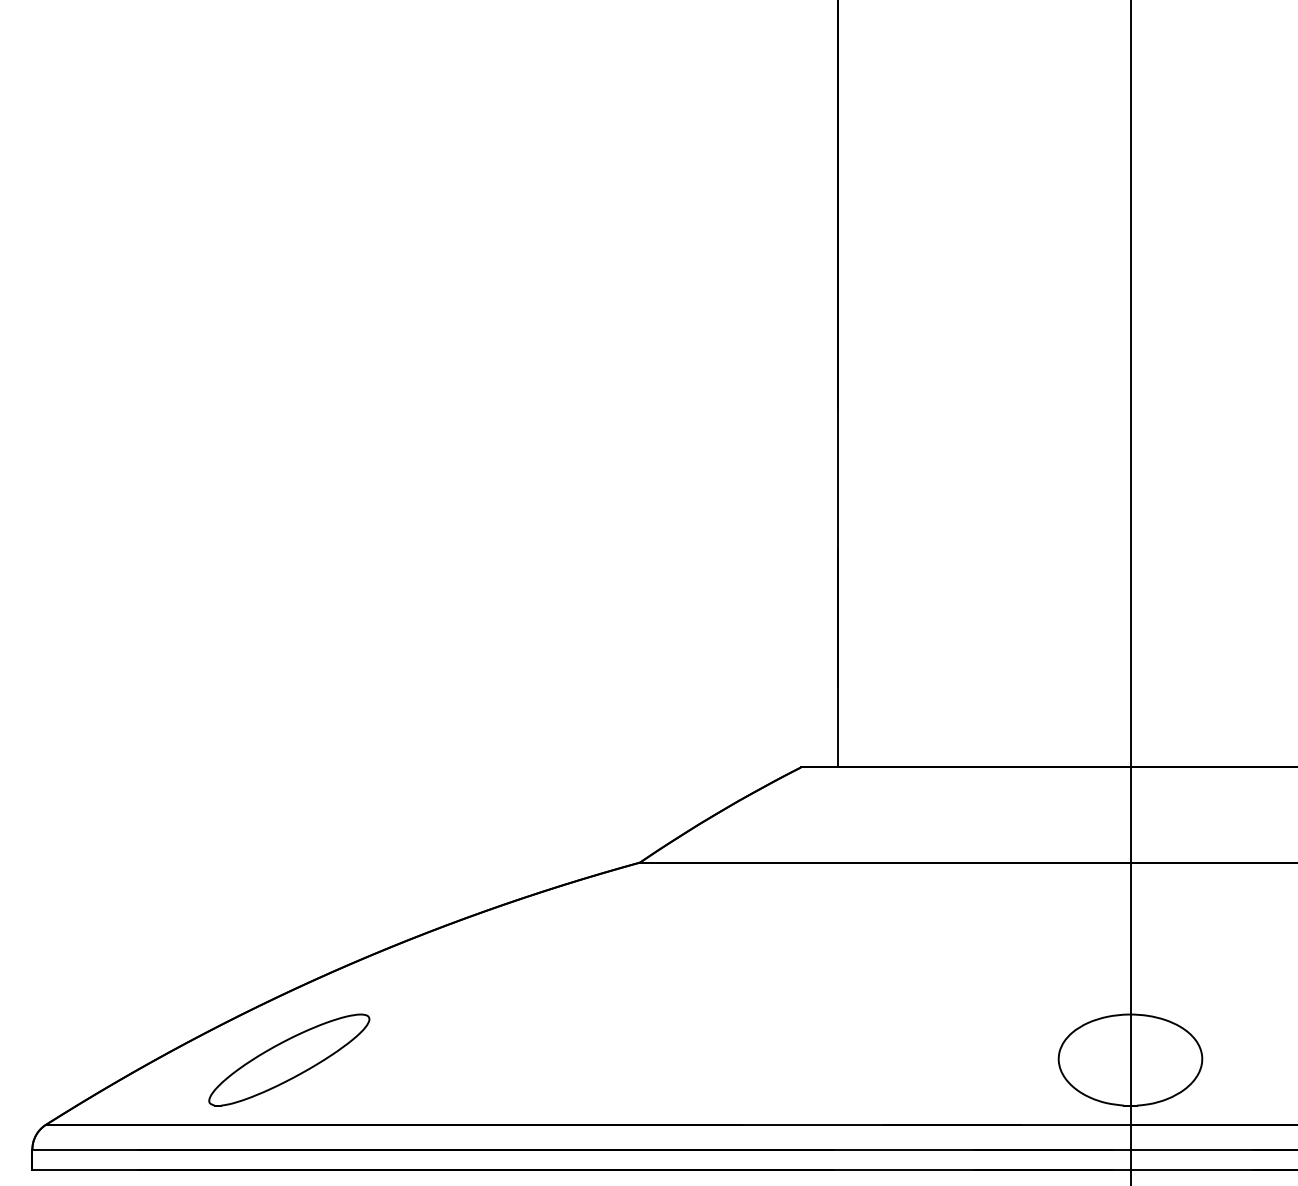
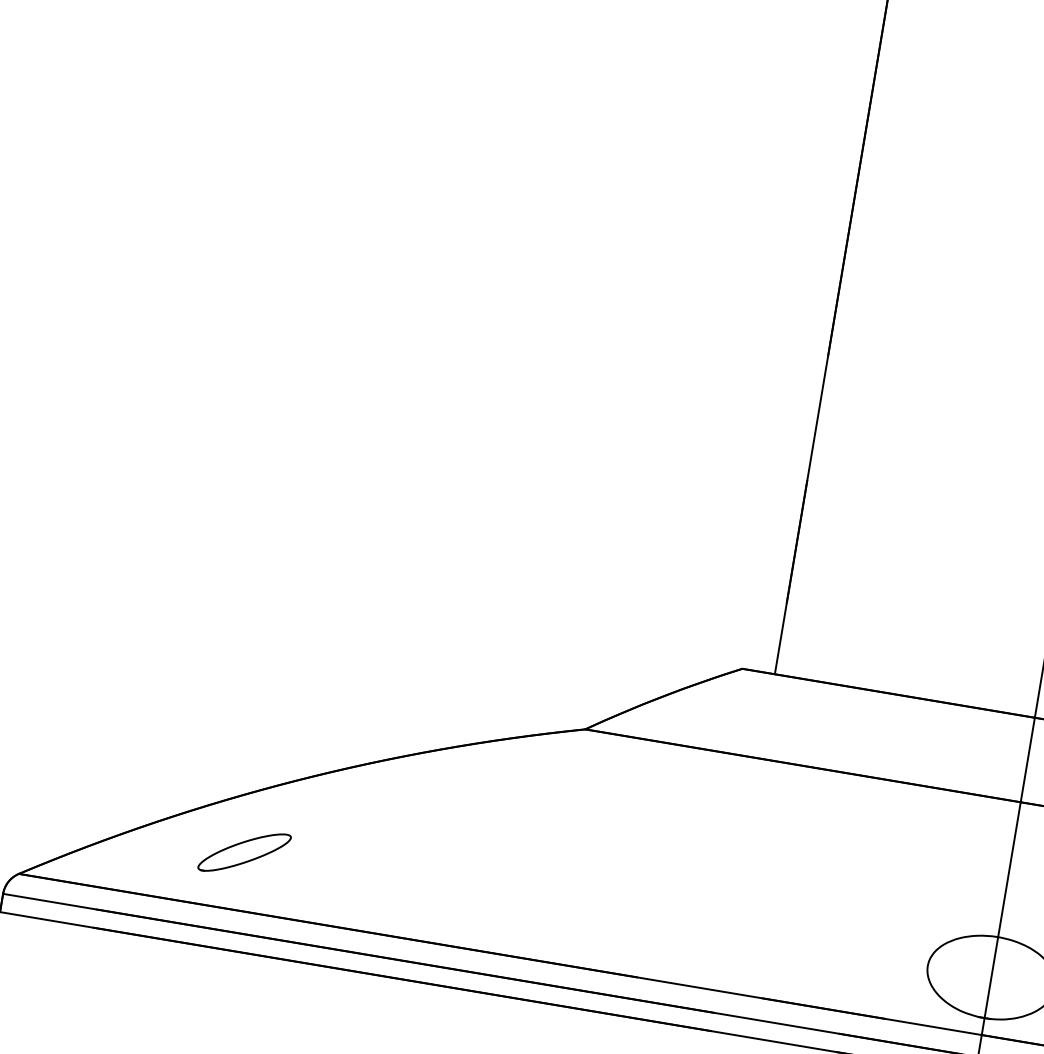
part: (289, 1059) -> (244, 852), size x0.6

